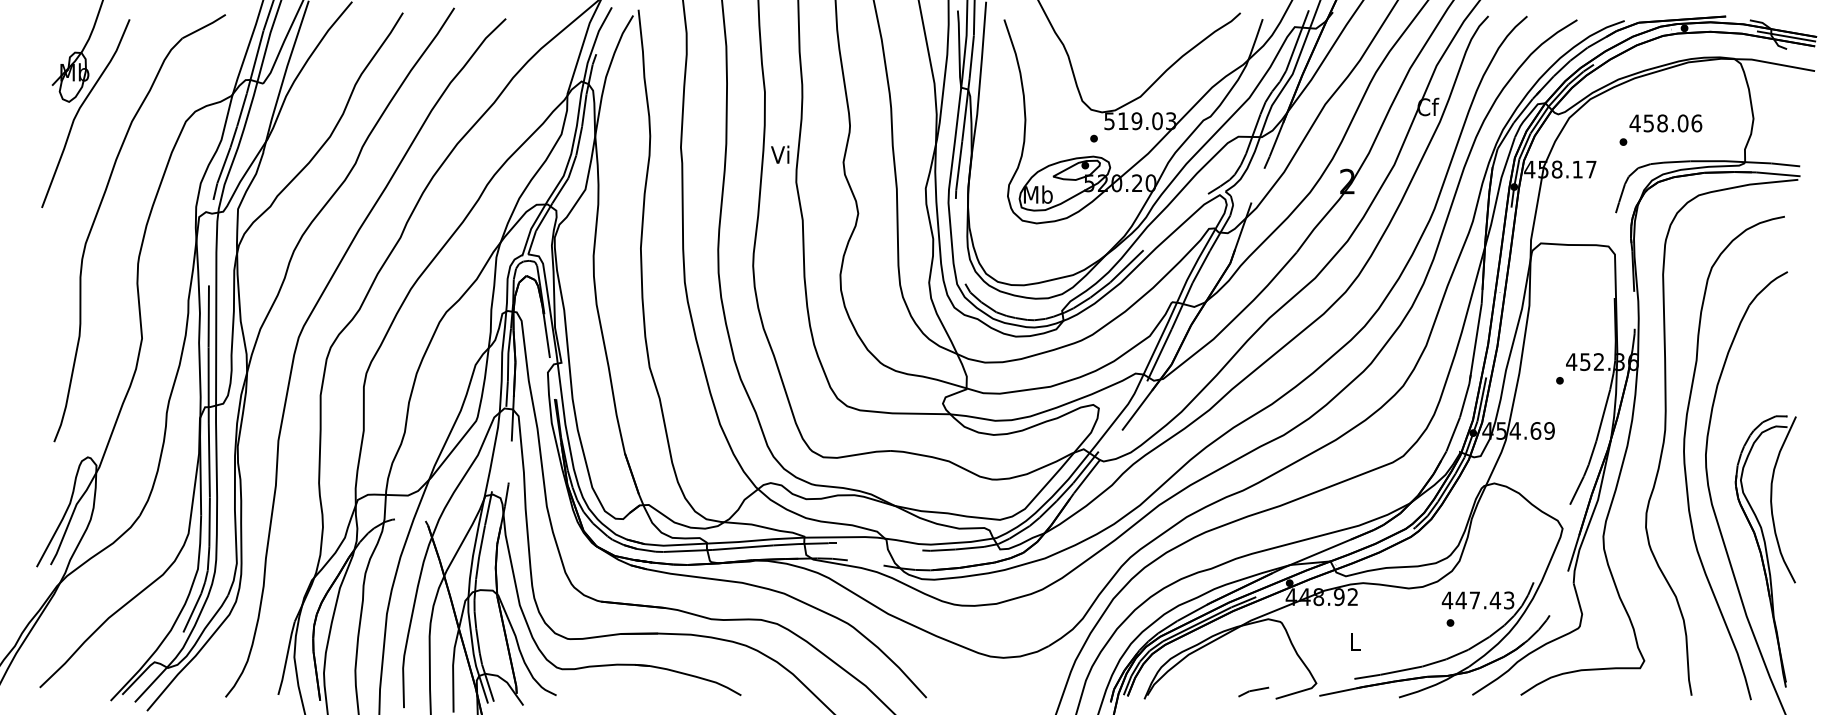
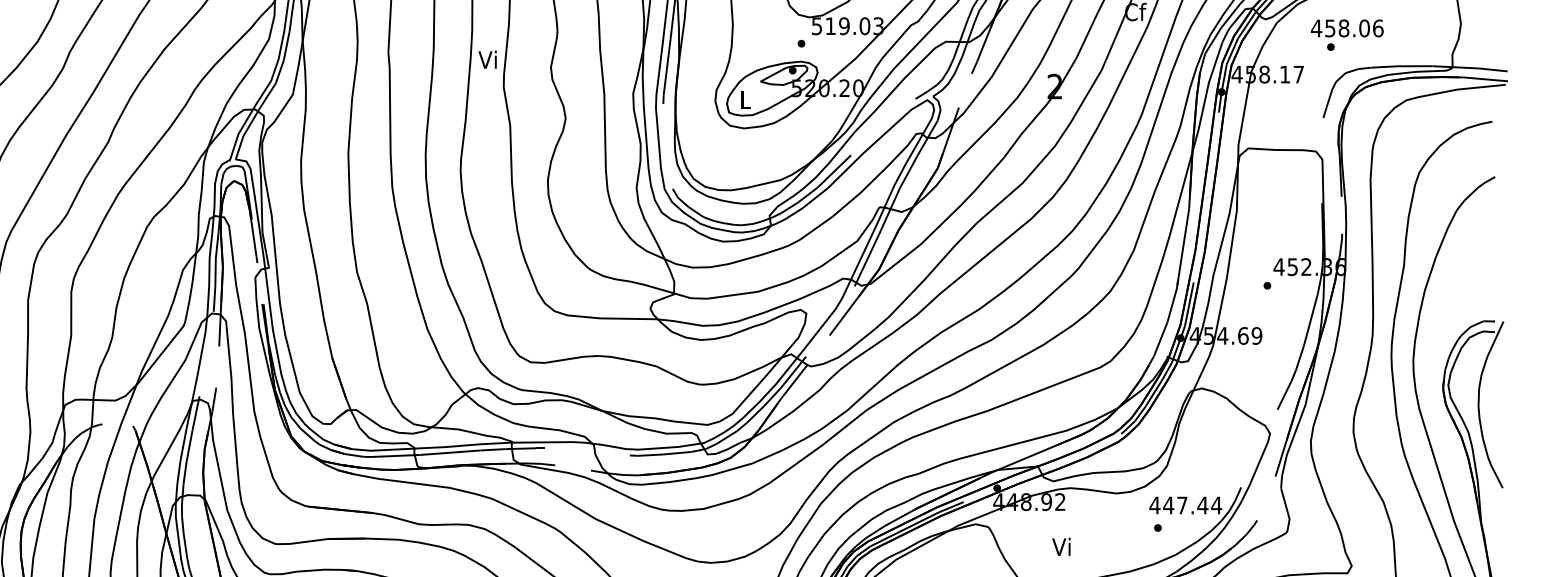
text: (1665, 123) -> (1346, 28), moved
text: (1038, 194) -> (745, 99), Mb -> L
text: (1508, 600) -> (1215, 505), 447.43 -> 447.44
text: (1353, 641) -> (1060, 546), L -> Vi

